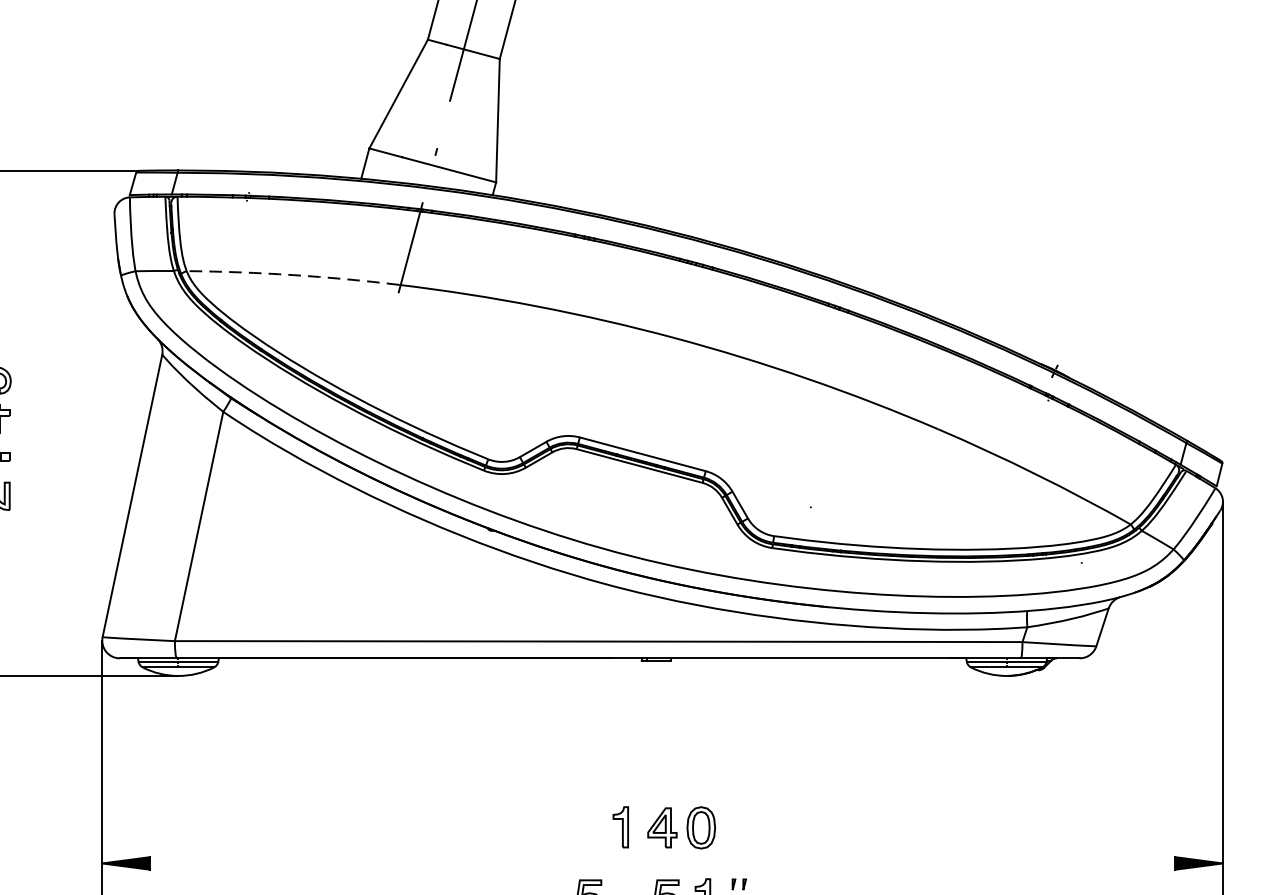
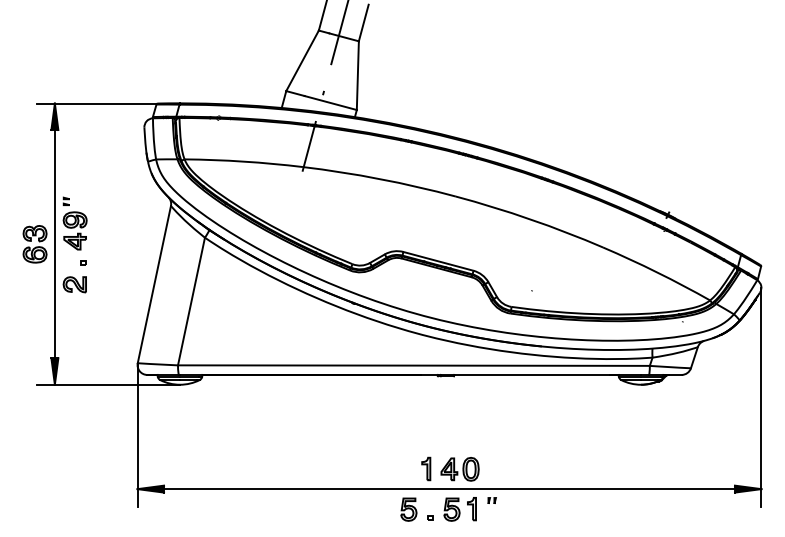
arc: (292, 274) -> (243, 161), dashed -> solid
line: (662, 864) -> (449, 489), added

